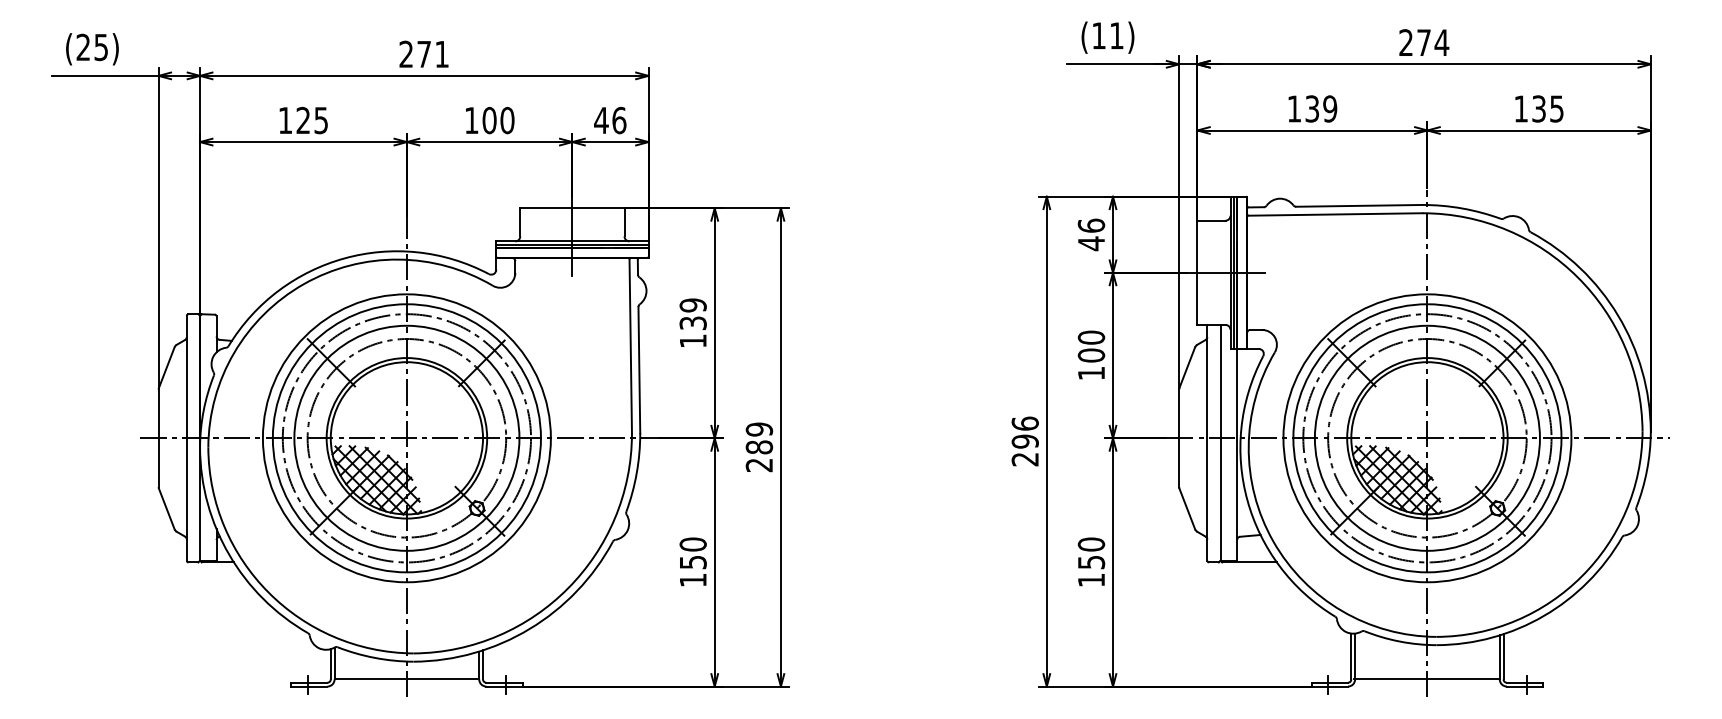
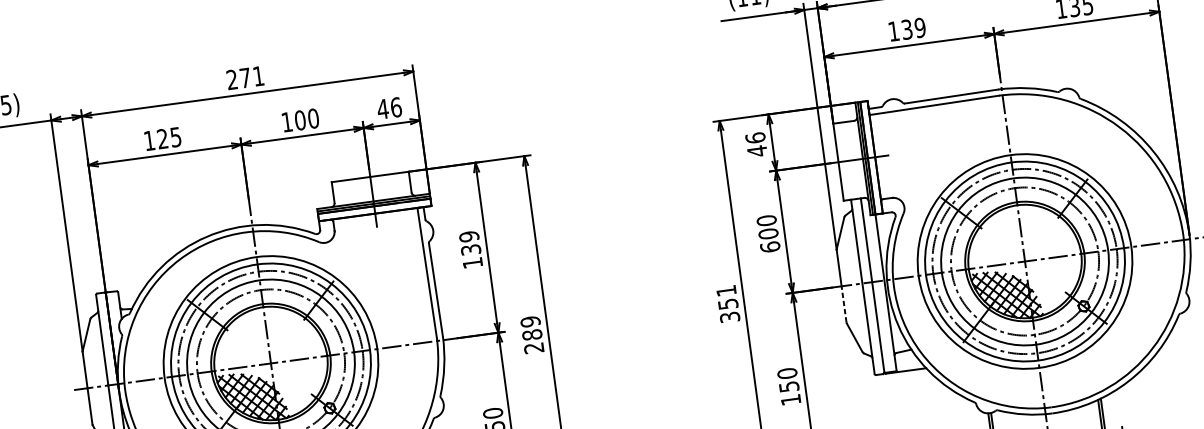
text: (1091, 373) -> (770, 247), 100 -> 600
text: (1024, 441) -> (727, 304), 296 -> 351
line: (1179, 462) -> (844, 304), solid -> dashed

